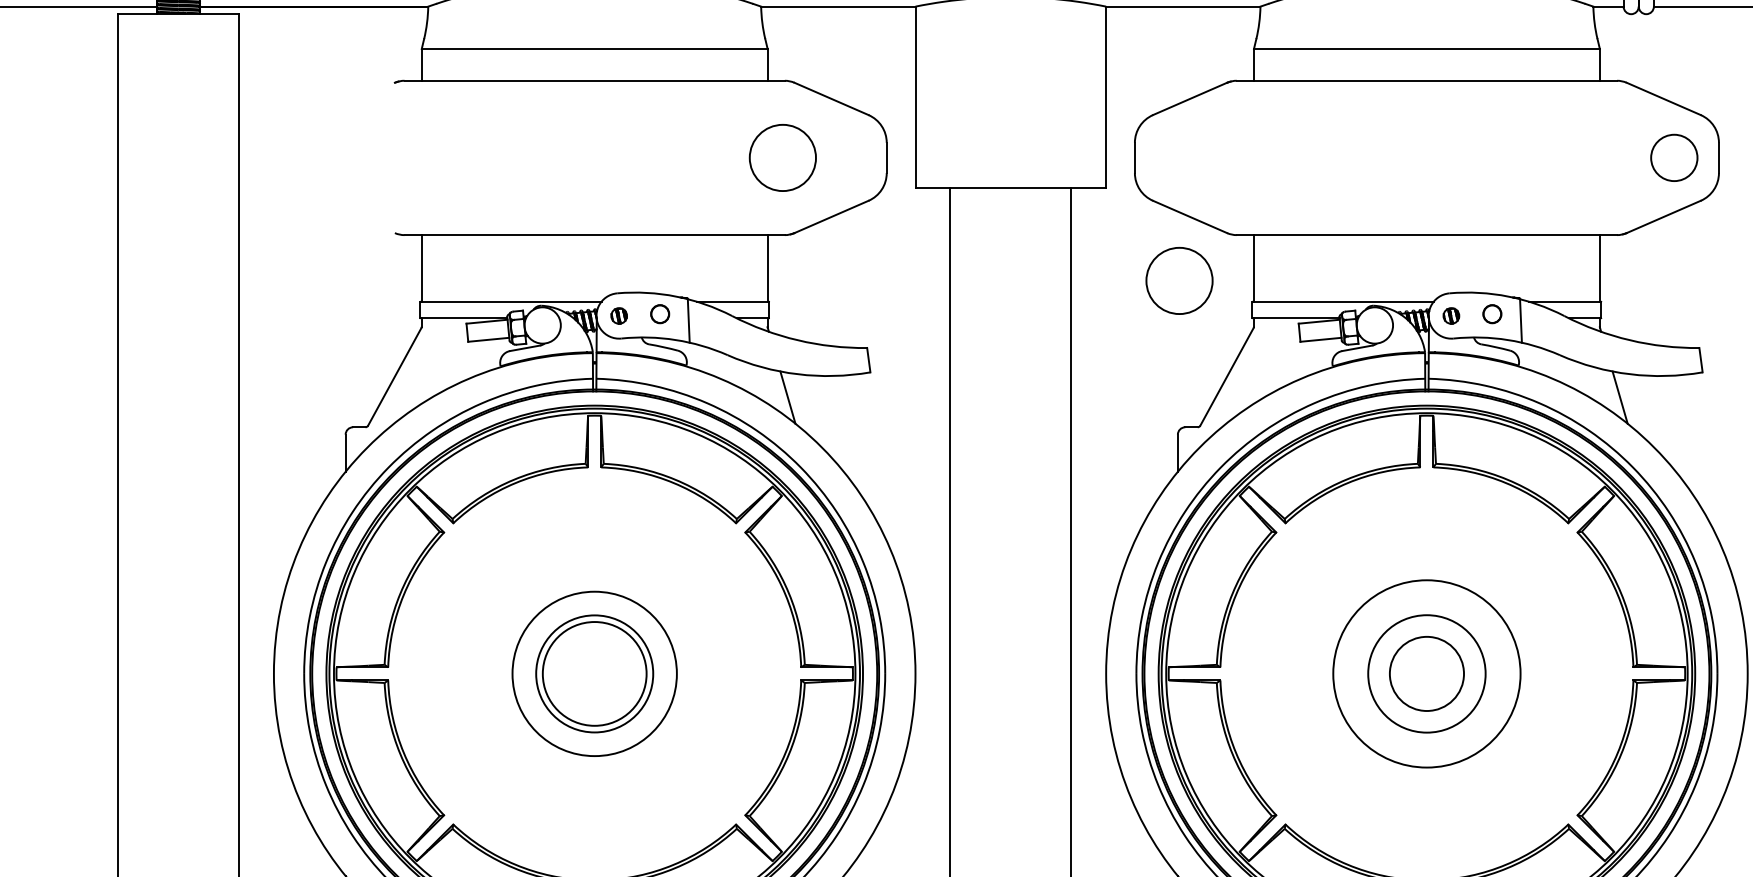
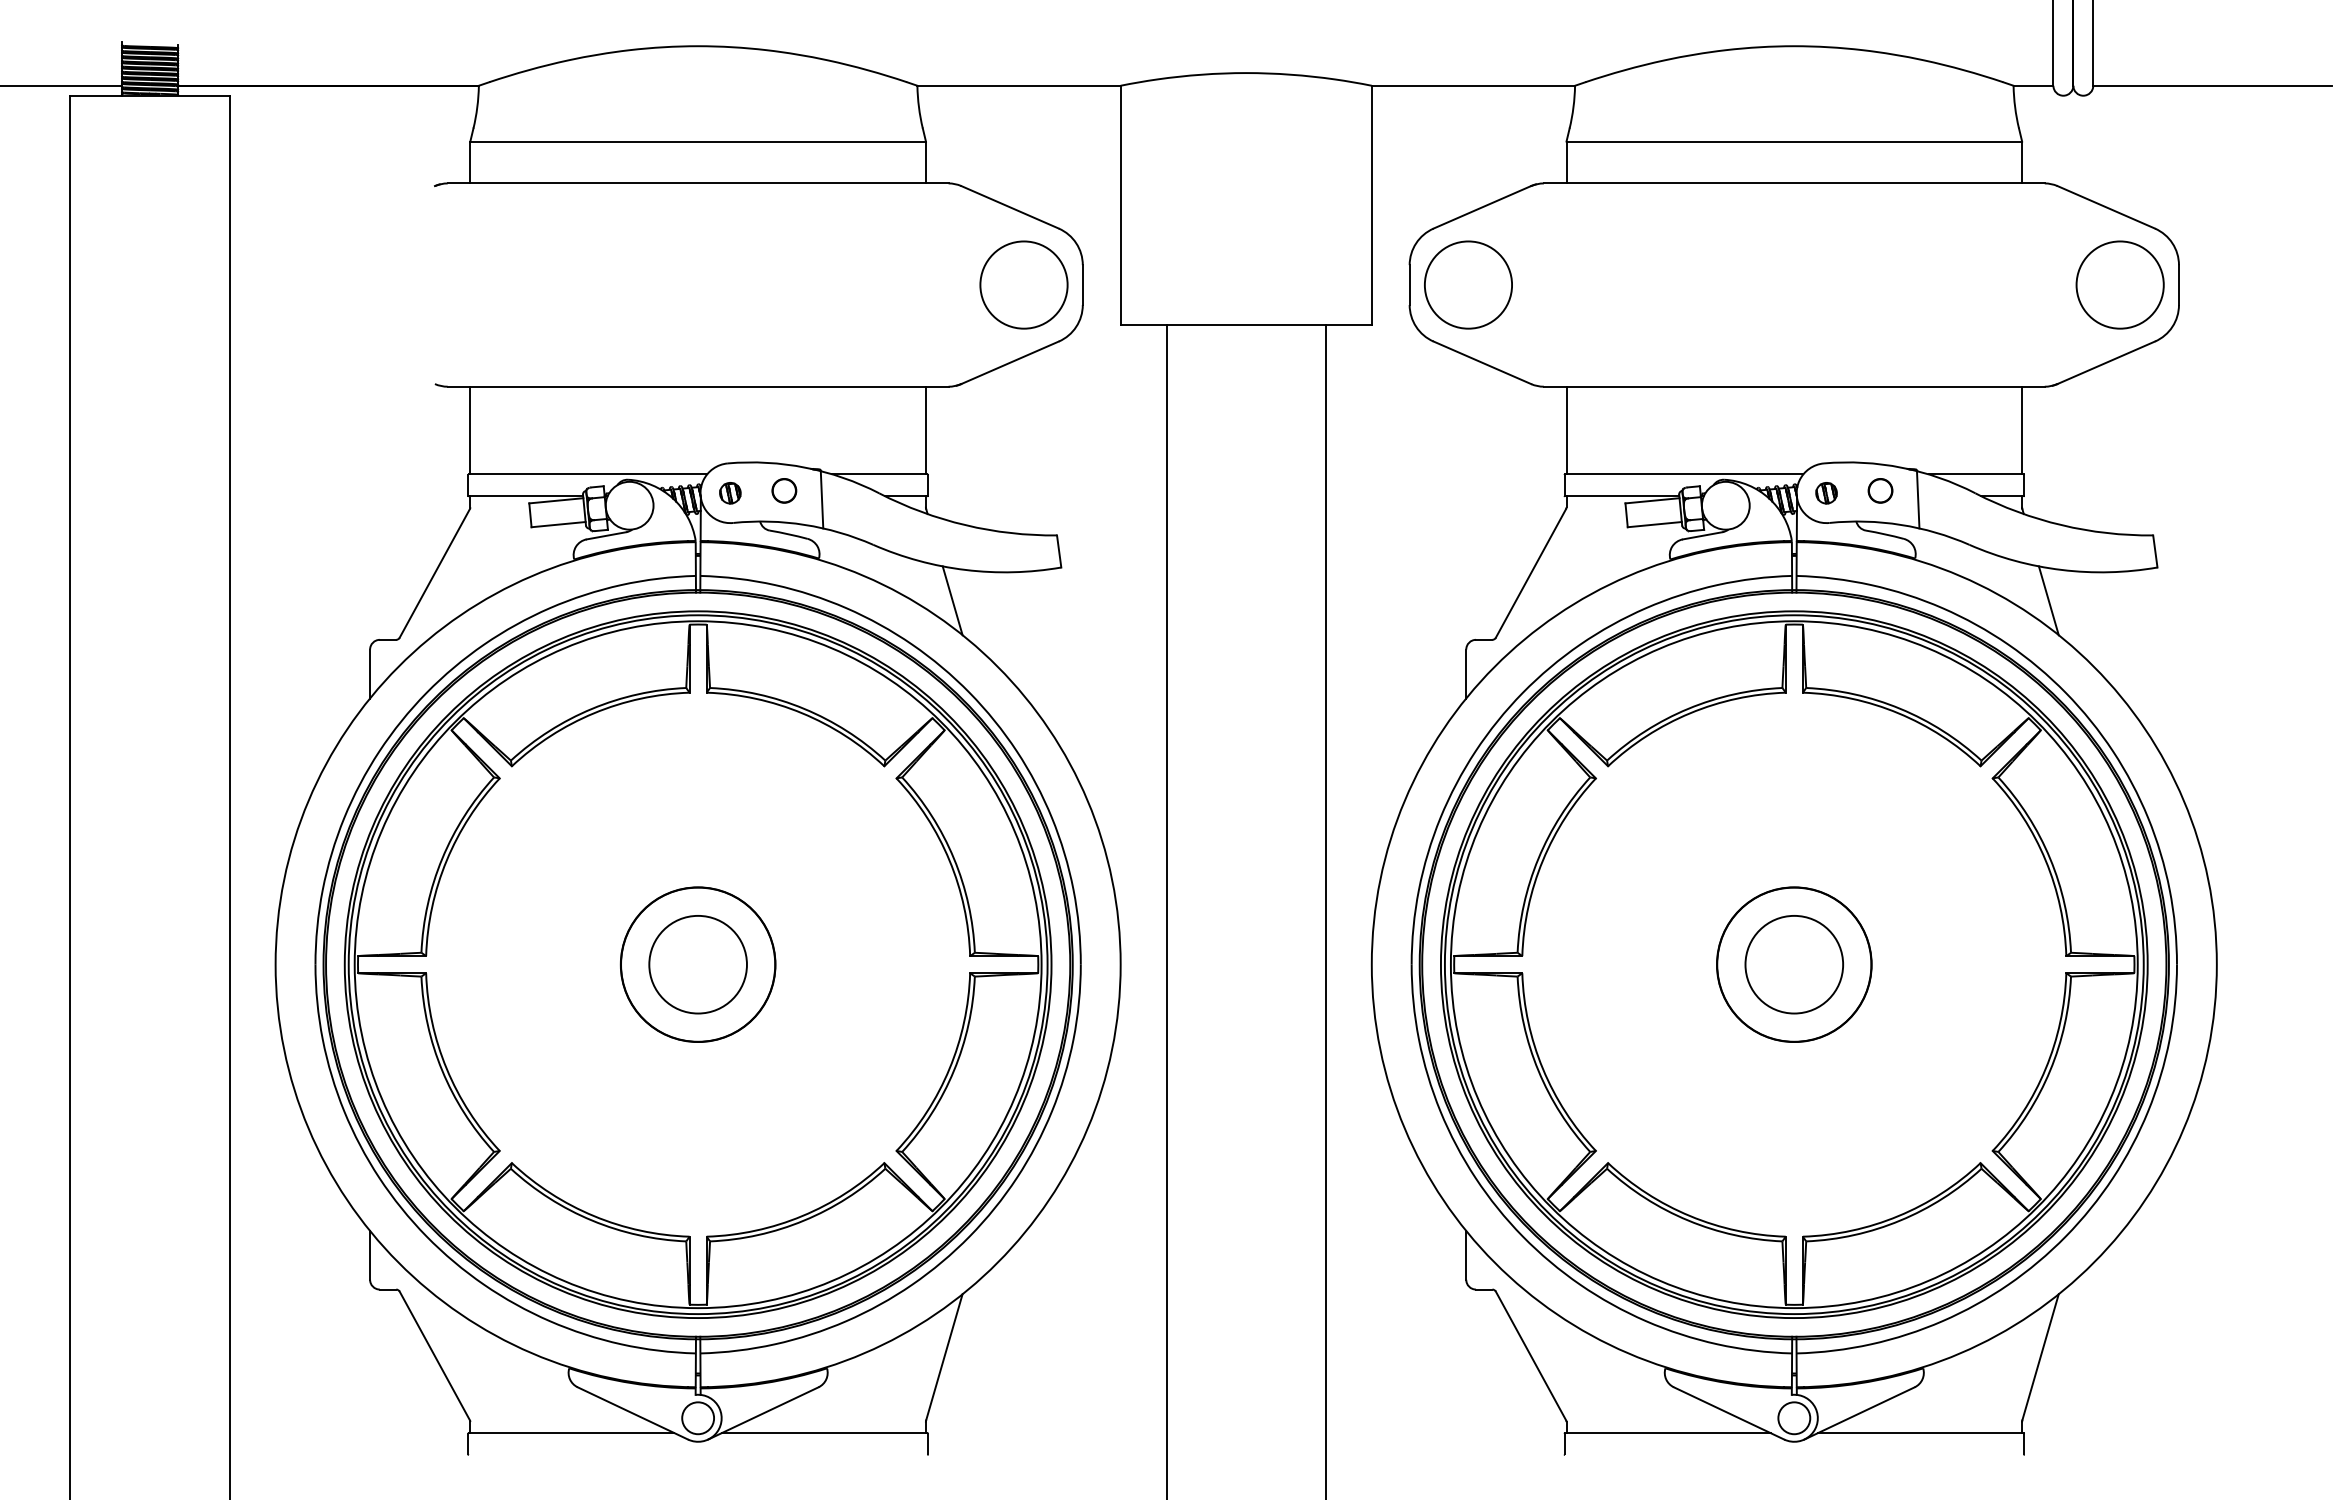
circle: (782, 157) -> (1023, 284), moved
circle: (1673, 157) -> (2119, 284), size x1.43
circle: (1179, 280) -> (1468, 284), moved
circle: (594, 673) -> (697, 964), size x0.71
circle: (594, 673) -> (697, 964), size x0.71
circle: (1427, 673) -> (1794, 964), size x0.62

